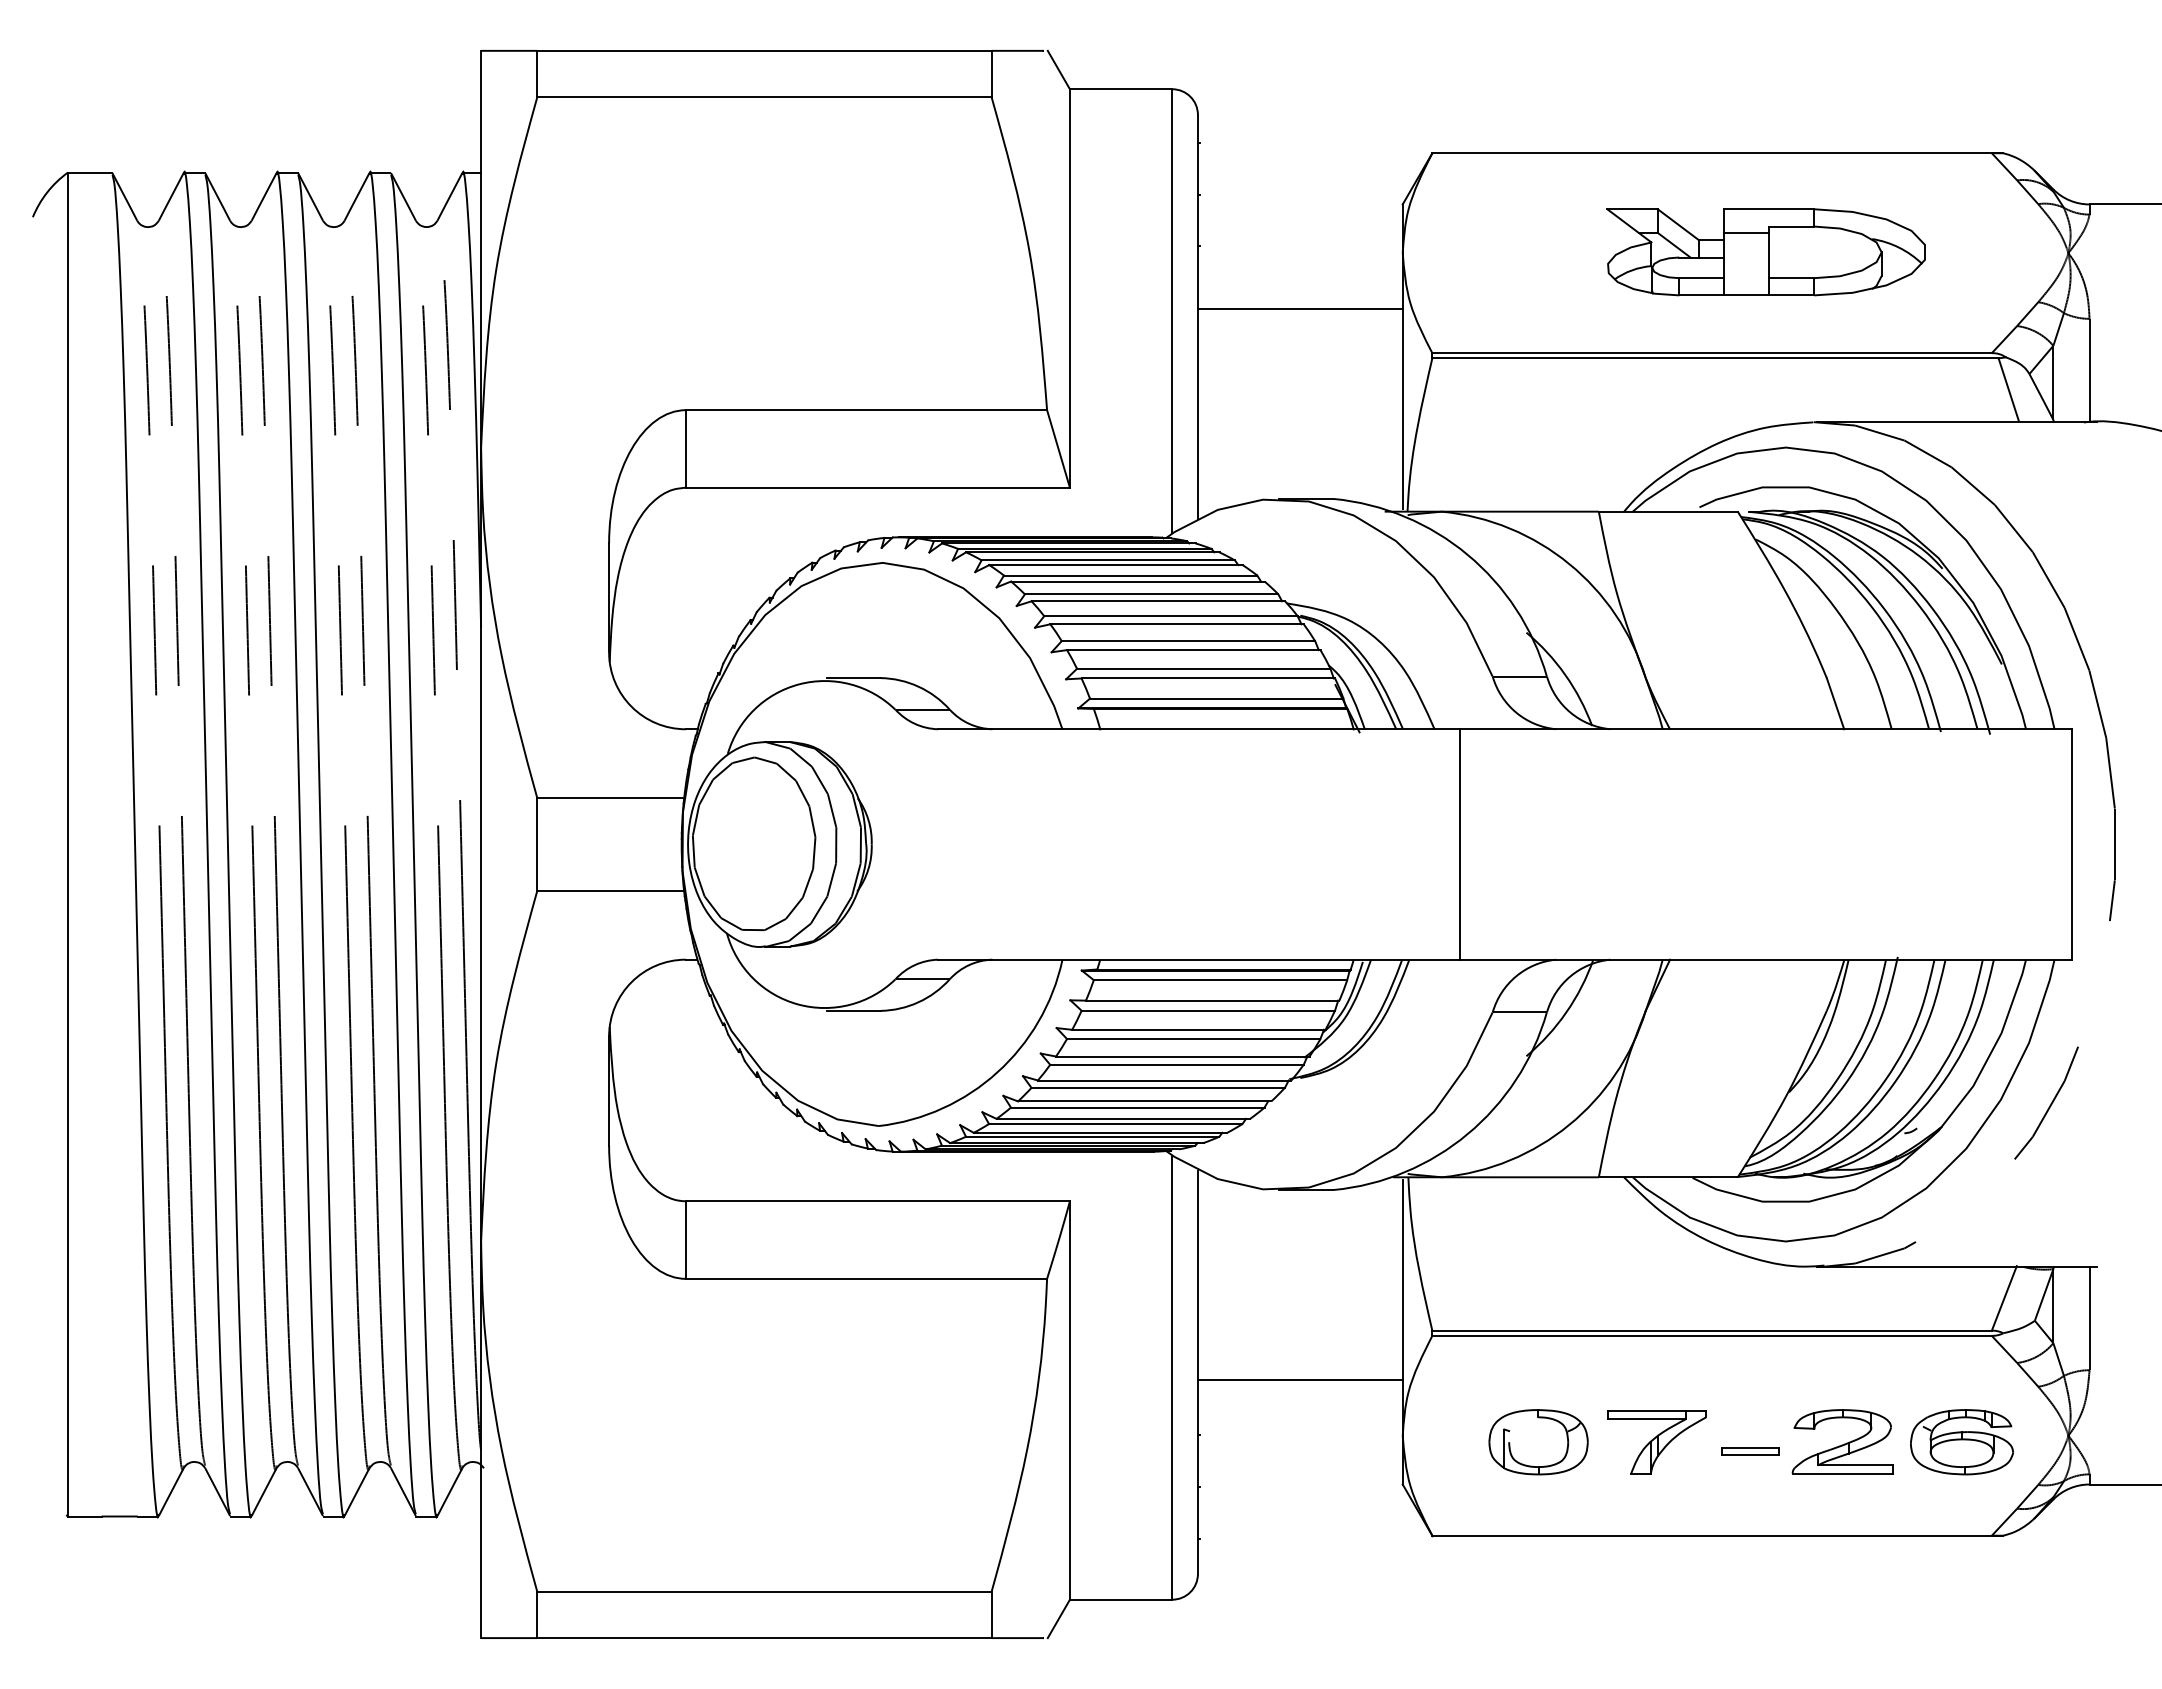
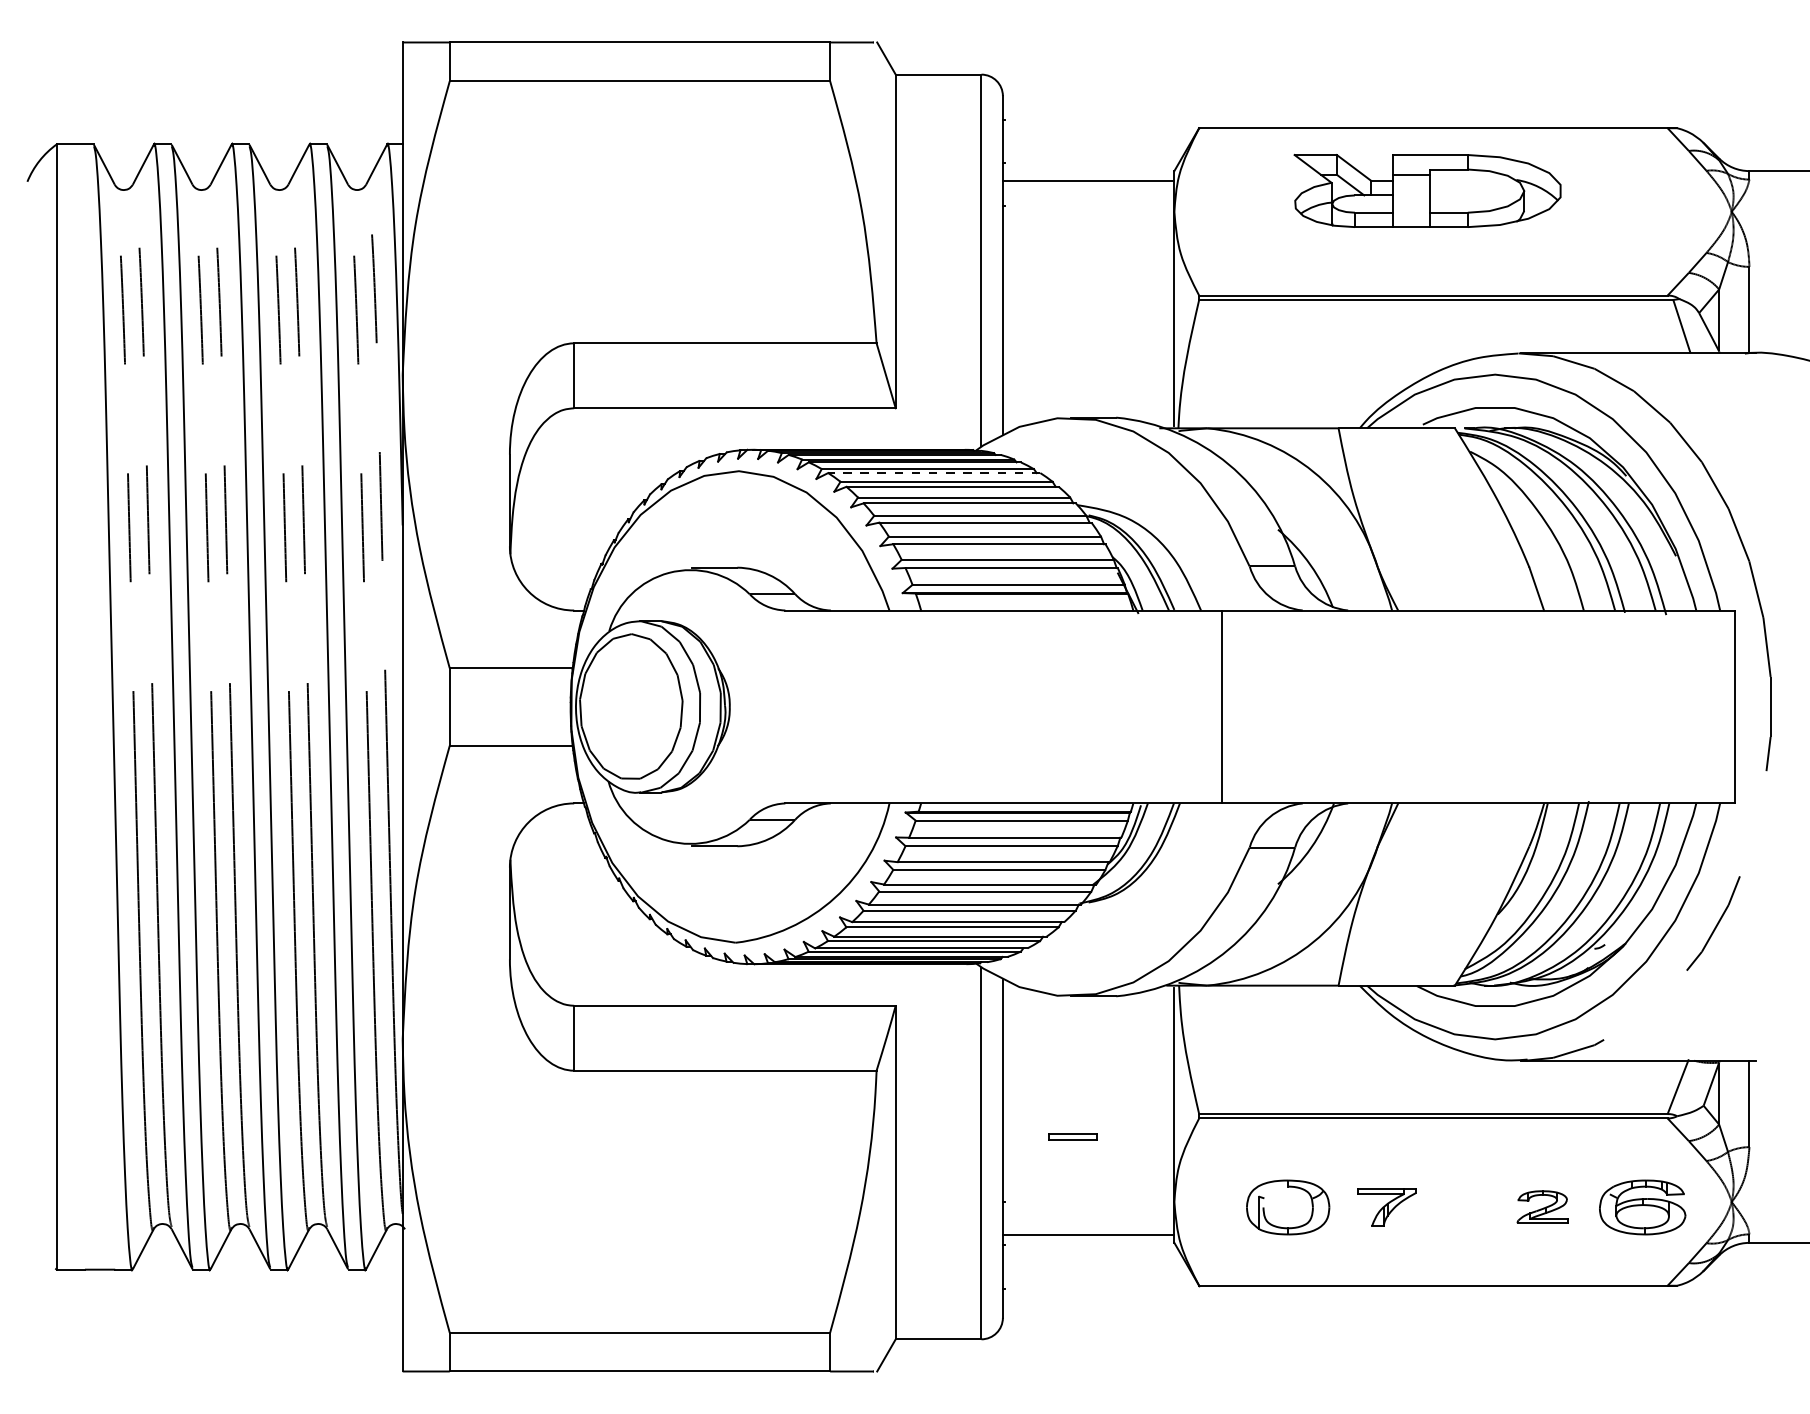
part: (1765, 252) -> (1427, 191), moved
line: (1299, 309) -> (1087, 181), moved
line: (1115, 565) -> (933, 473), solid -> dashed
line: (1299, 1379) -> (1087, 1235), moved
part: (1842, 1441) -> (1542, 1206), size x0.6
part: (1656, 1442) -> (1386, 1207), size x0.7
part: (1750, 1451) -> (1072, 1137), moved

